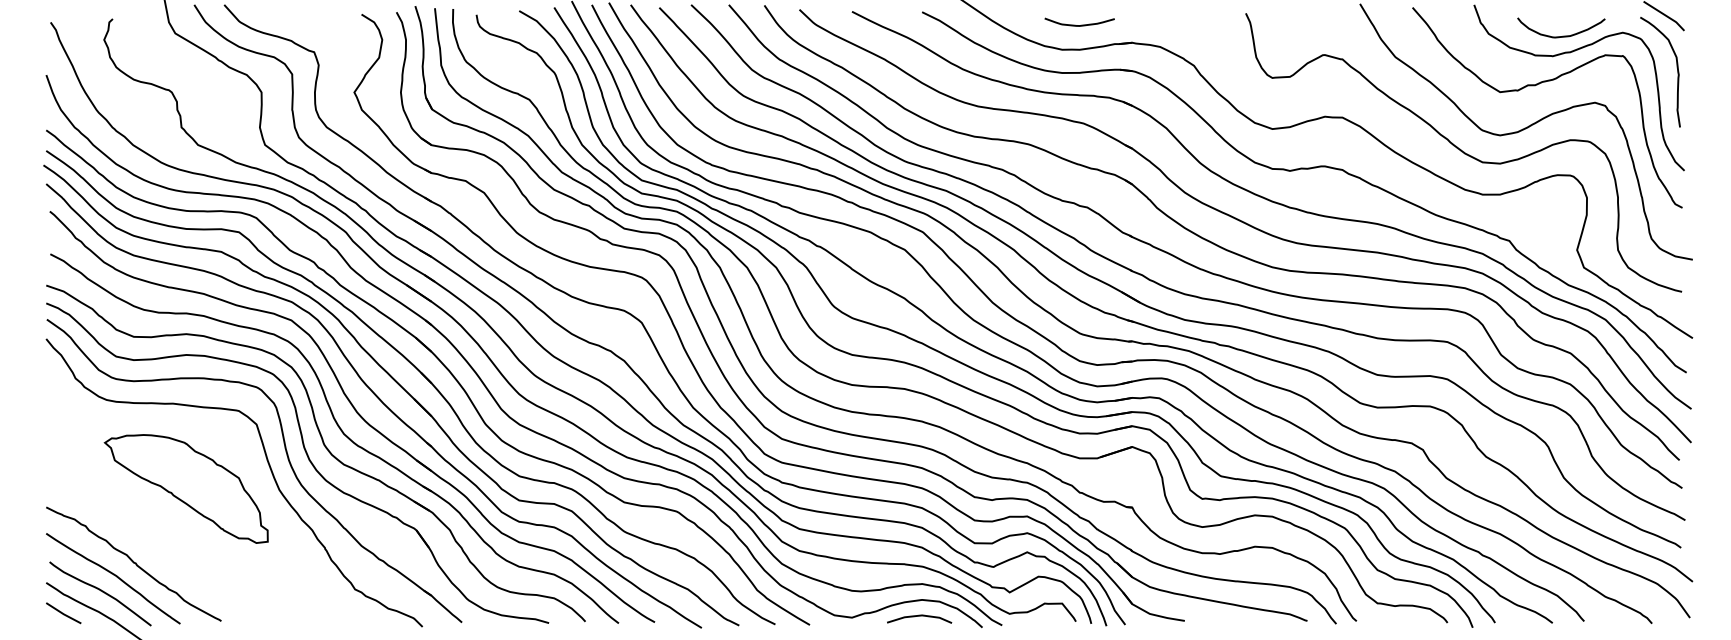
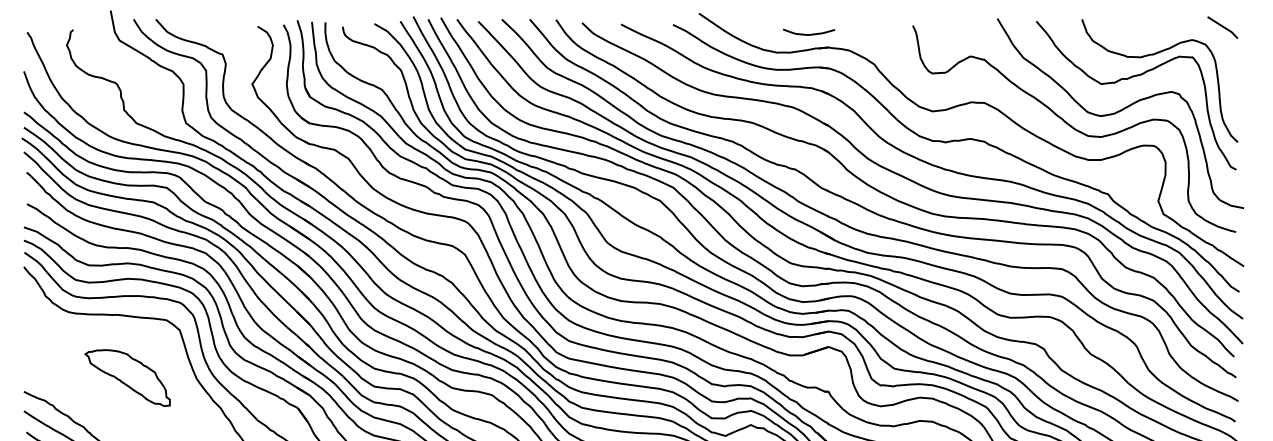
curve: (1081, 24) -> (810, 33), moved
curve: (1562, 35) -> (1147, 42), removed
curve: (1676, 67) -> (1231, 65), removed
part: (185, 488) -> (127, 377), size x0.7

